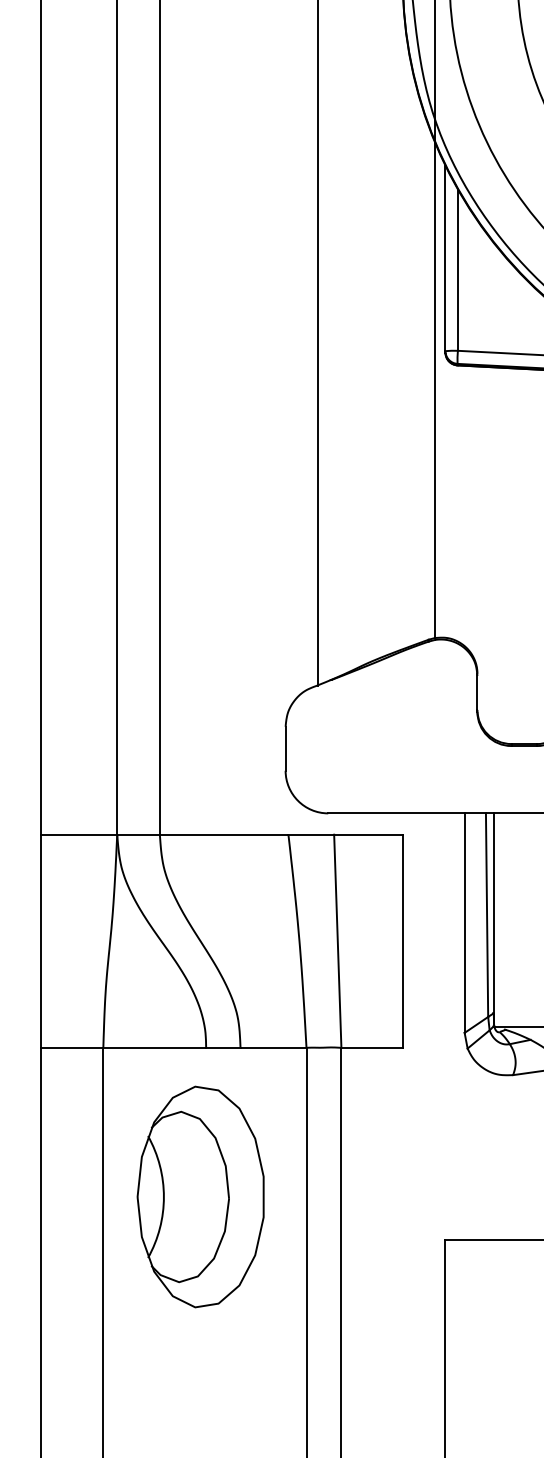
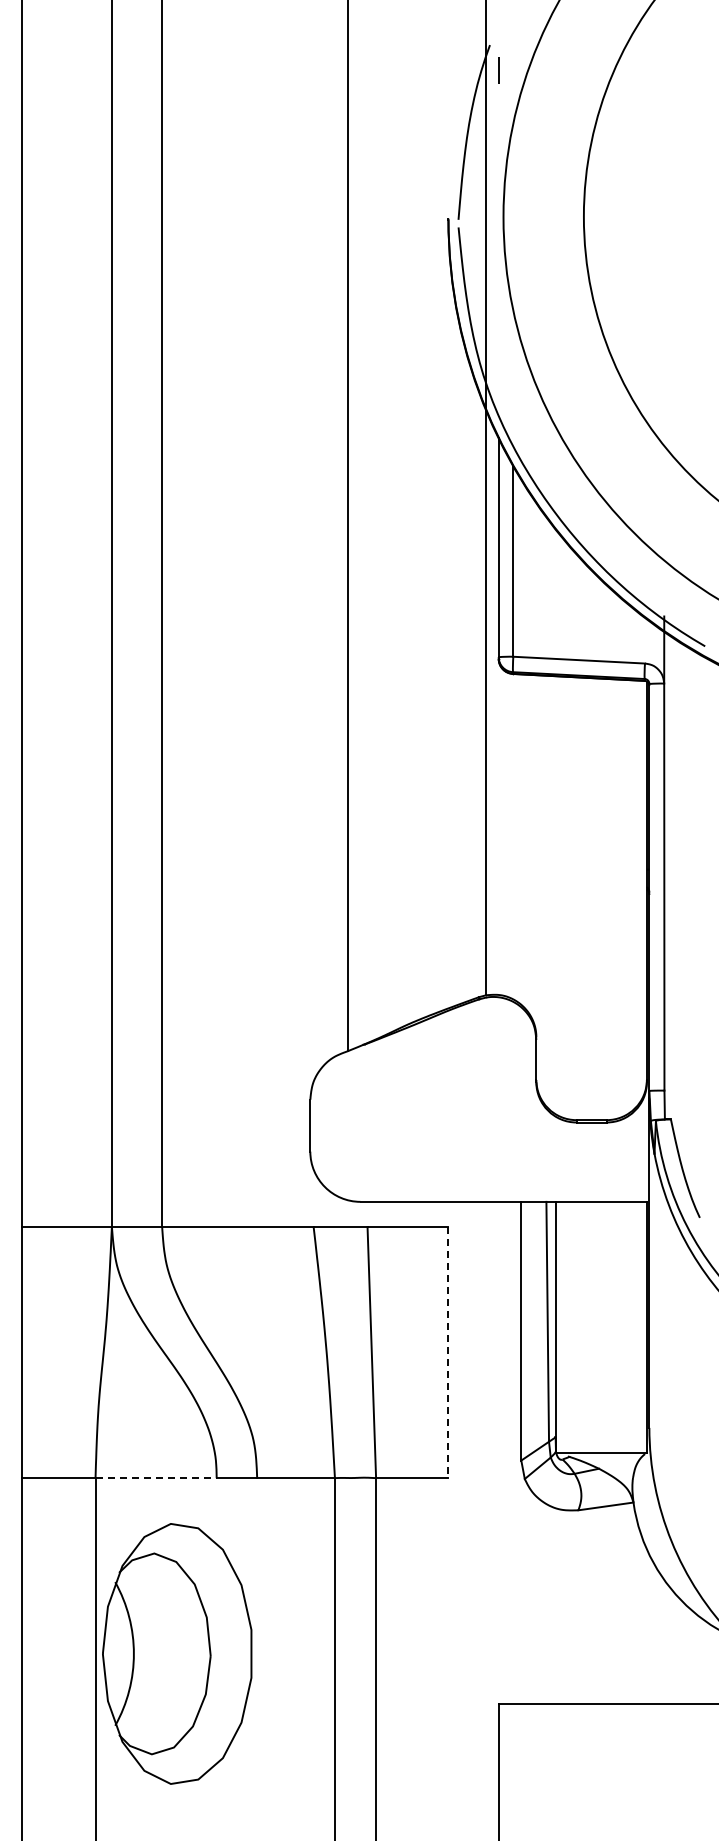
line: (402, 941) -> (448, 1352), solid -> dashed
line: (155, 1048) -> (156, 1478), solid -> dashed
part: (200, 1196) -> (177, 1653), moved

